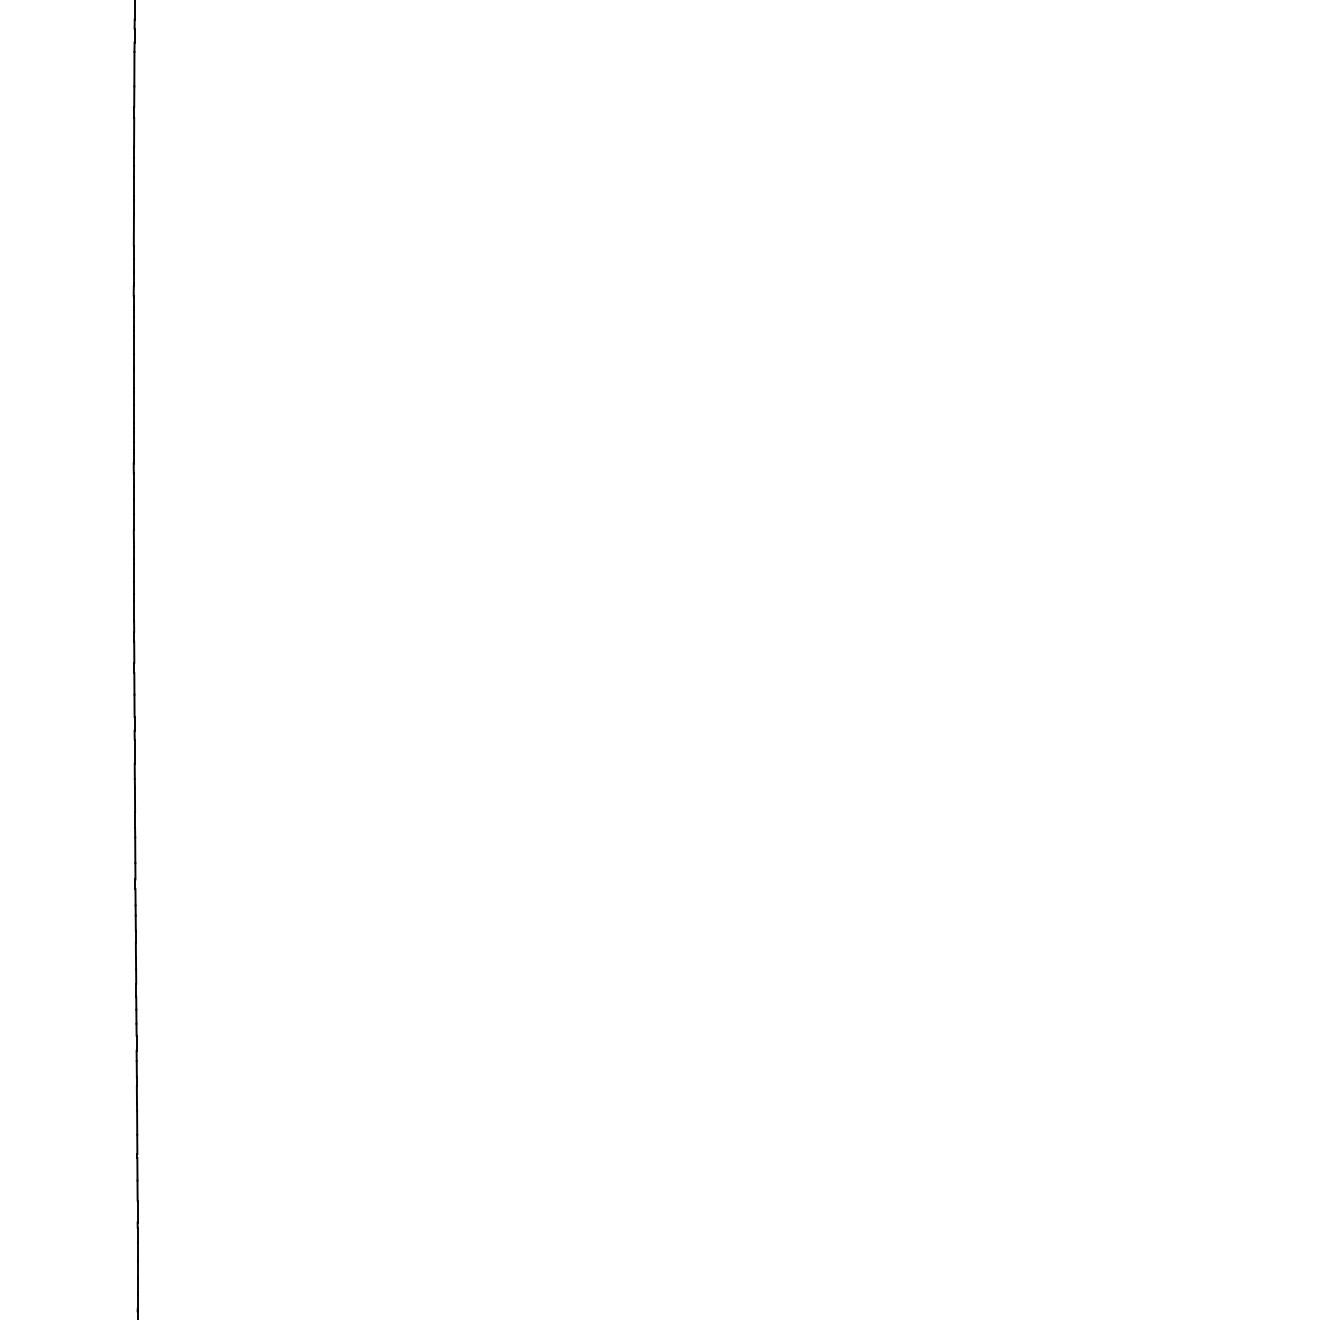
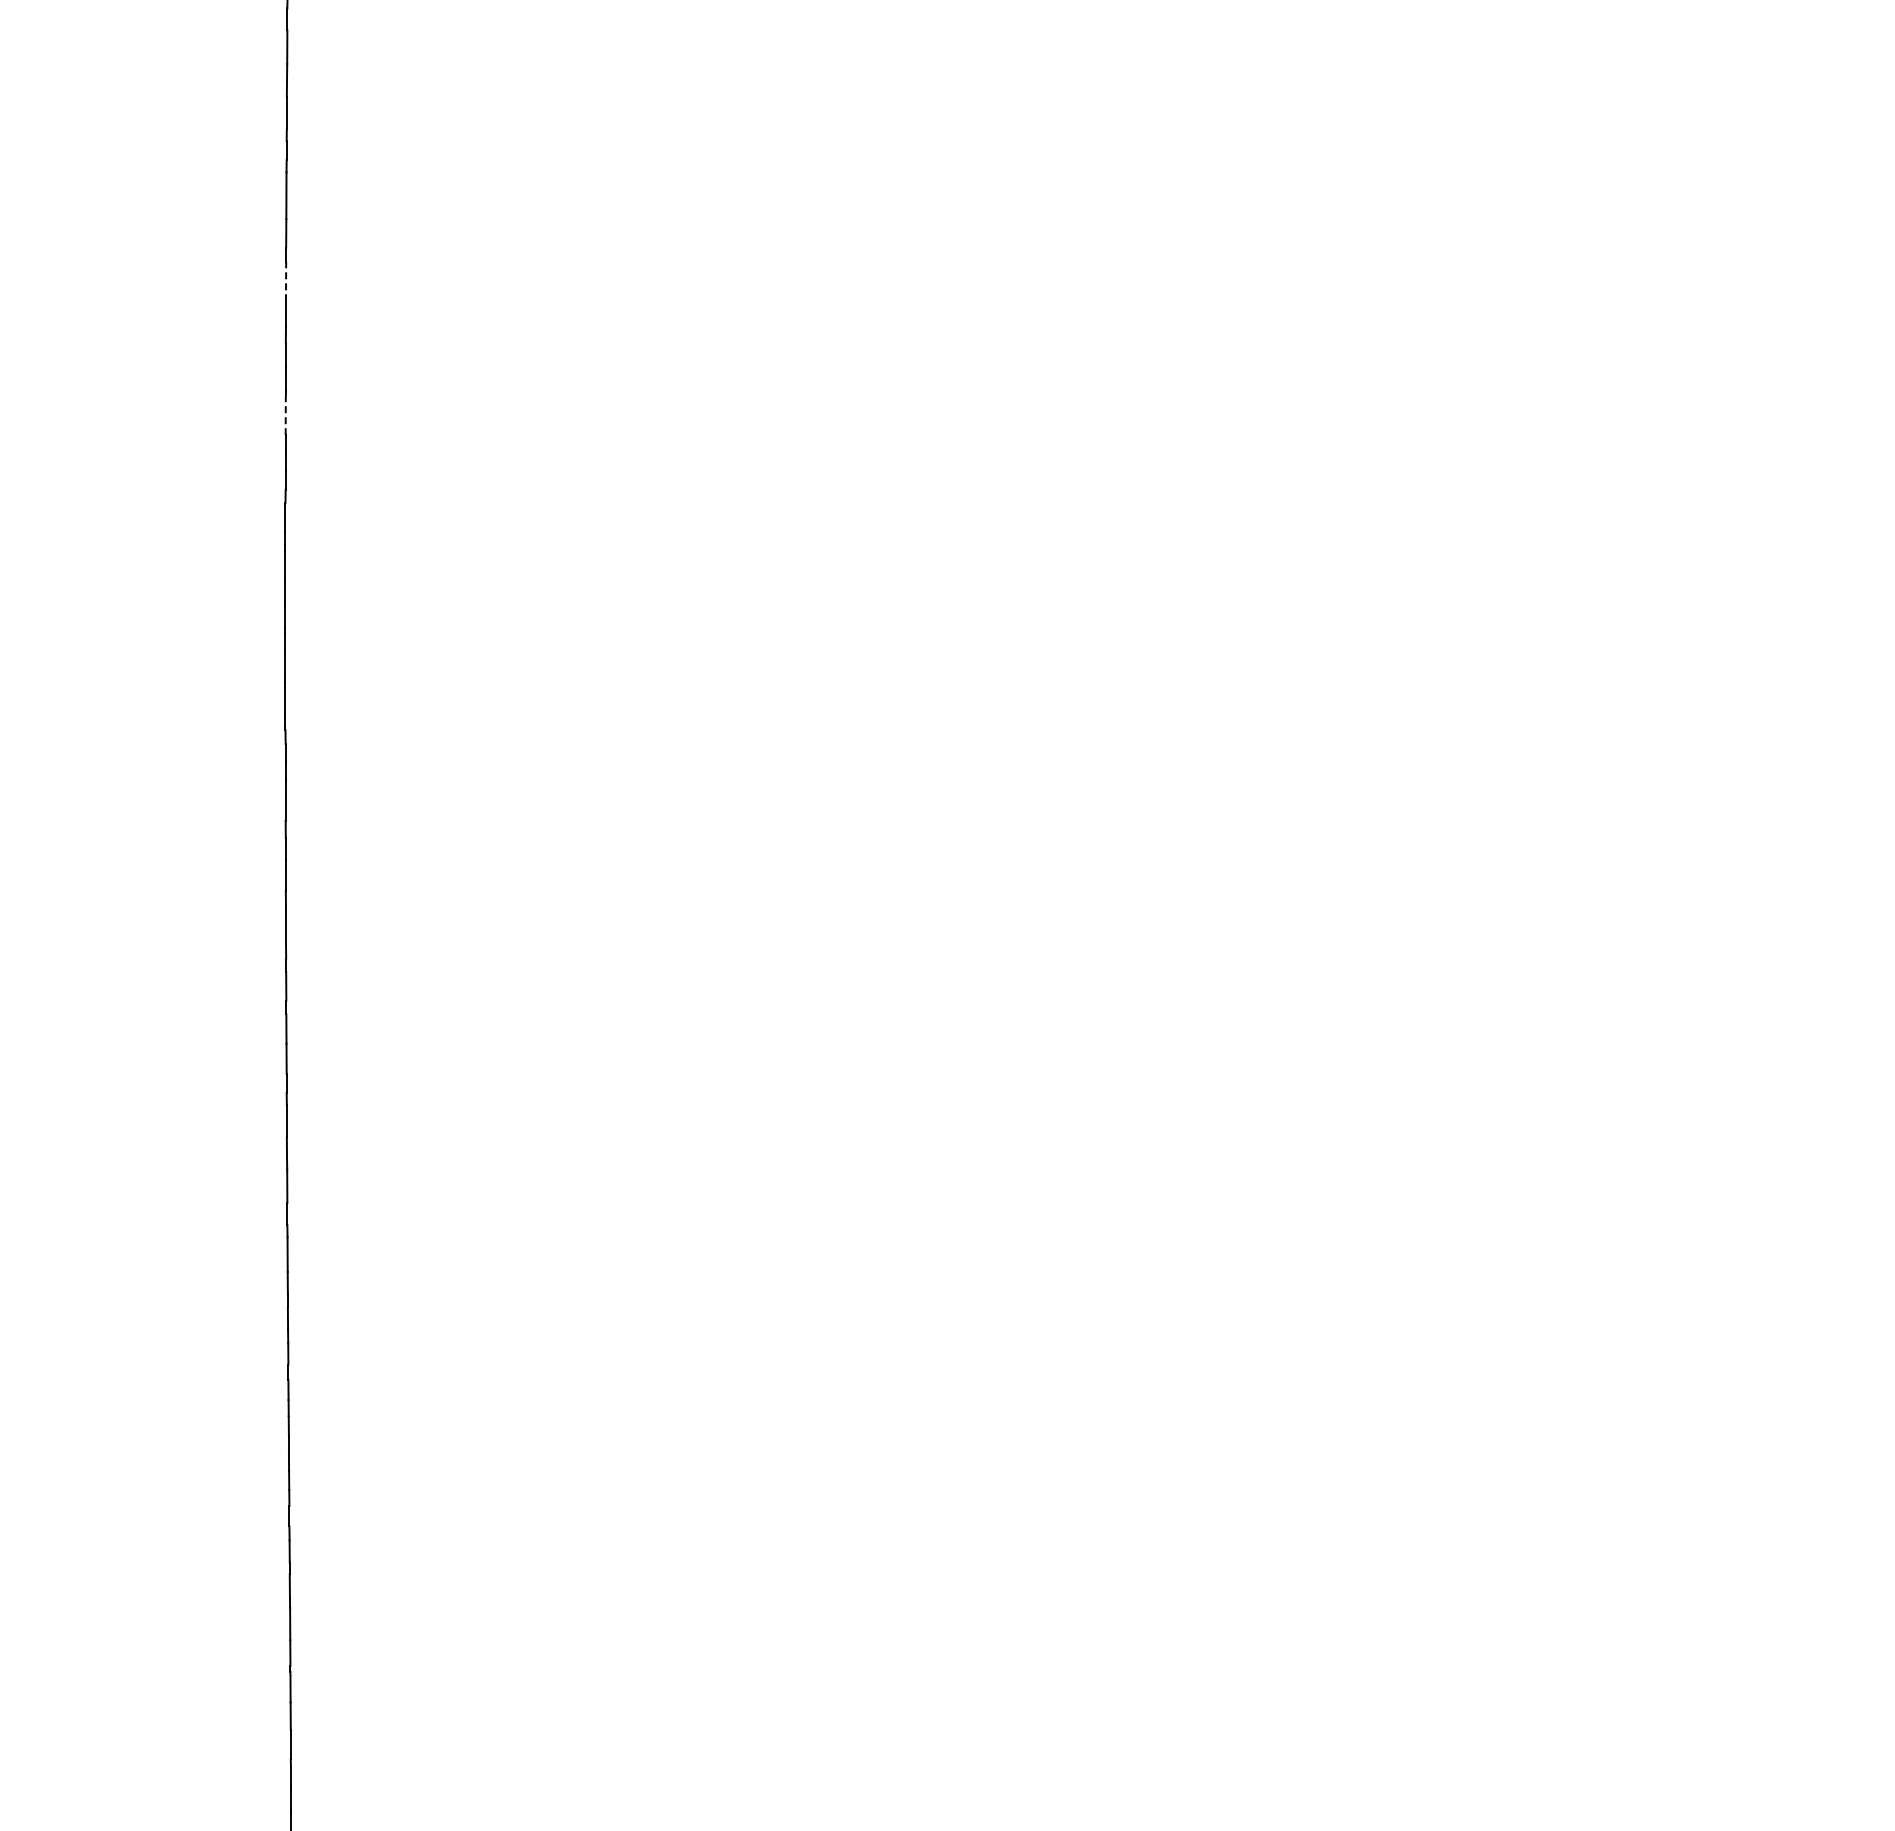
line: (134, 132) -> (286, 281), solid -> dashed
line: (133, 231) -> (285, 415), solid -> dashed

